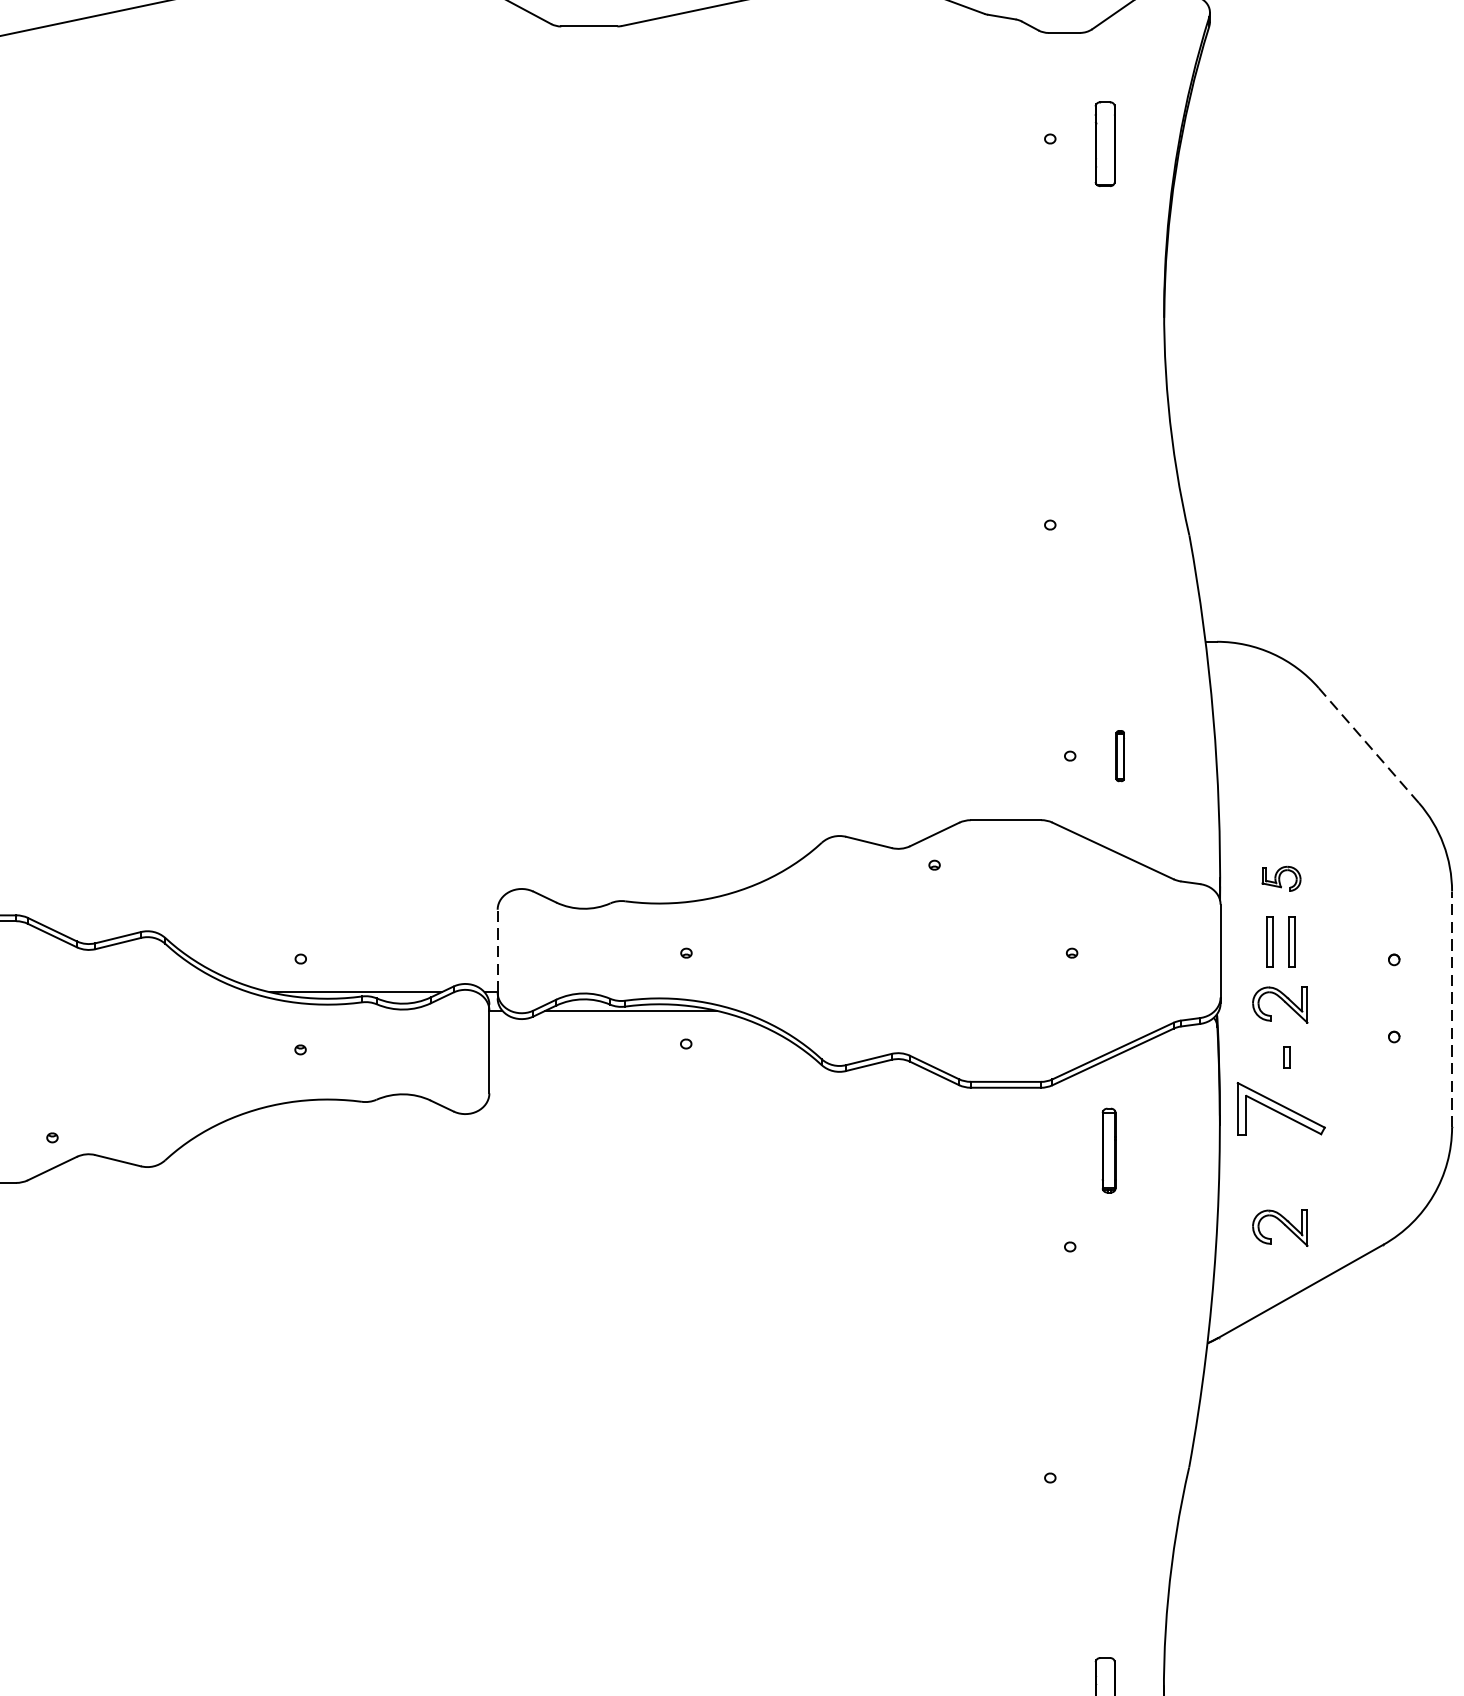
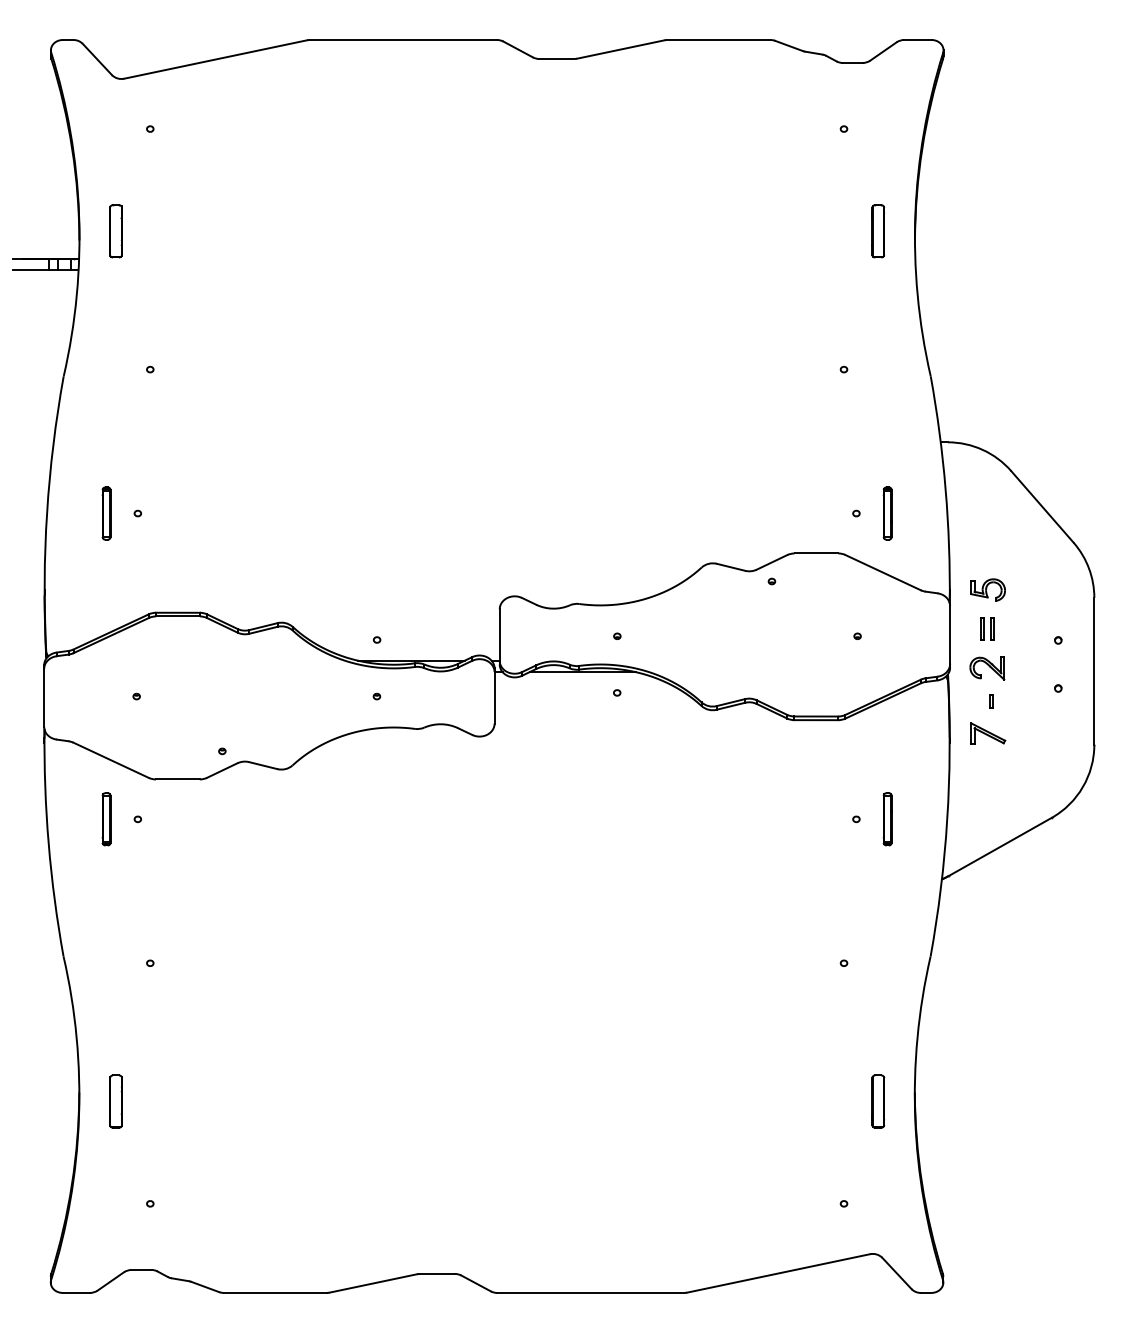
part: (1105, 144) -> (878, 231), moved
line: (1368, 744) -> (1042, 506), dashed -> solid
part: (1120, 756) -> (887, 513), size x1.67
part: (1280, 878) -> (987, 589), size x1.43
part: (1280, 940) -> (987, 628), size x0.71
line: (497, 951) -> (499, 635), dashed -> solid
line: (1452, 1008) -> (1094, 670), dashed -> solid
part: (1282, 1109) -> (988, 733), size x0.62
part: (1108, 1150) -> (887, 819), moved
part: (1280, 1227) -> (987, 807), removed

